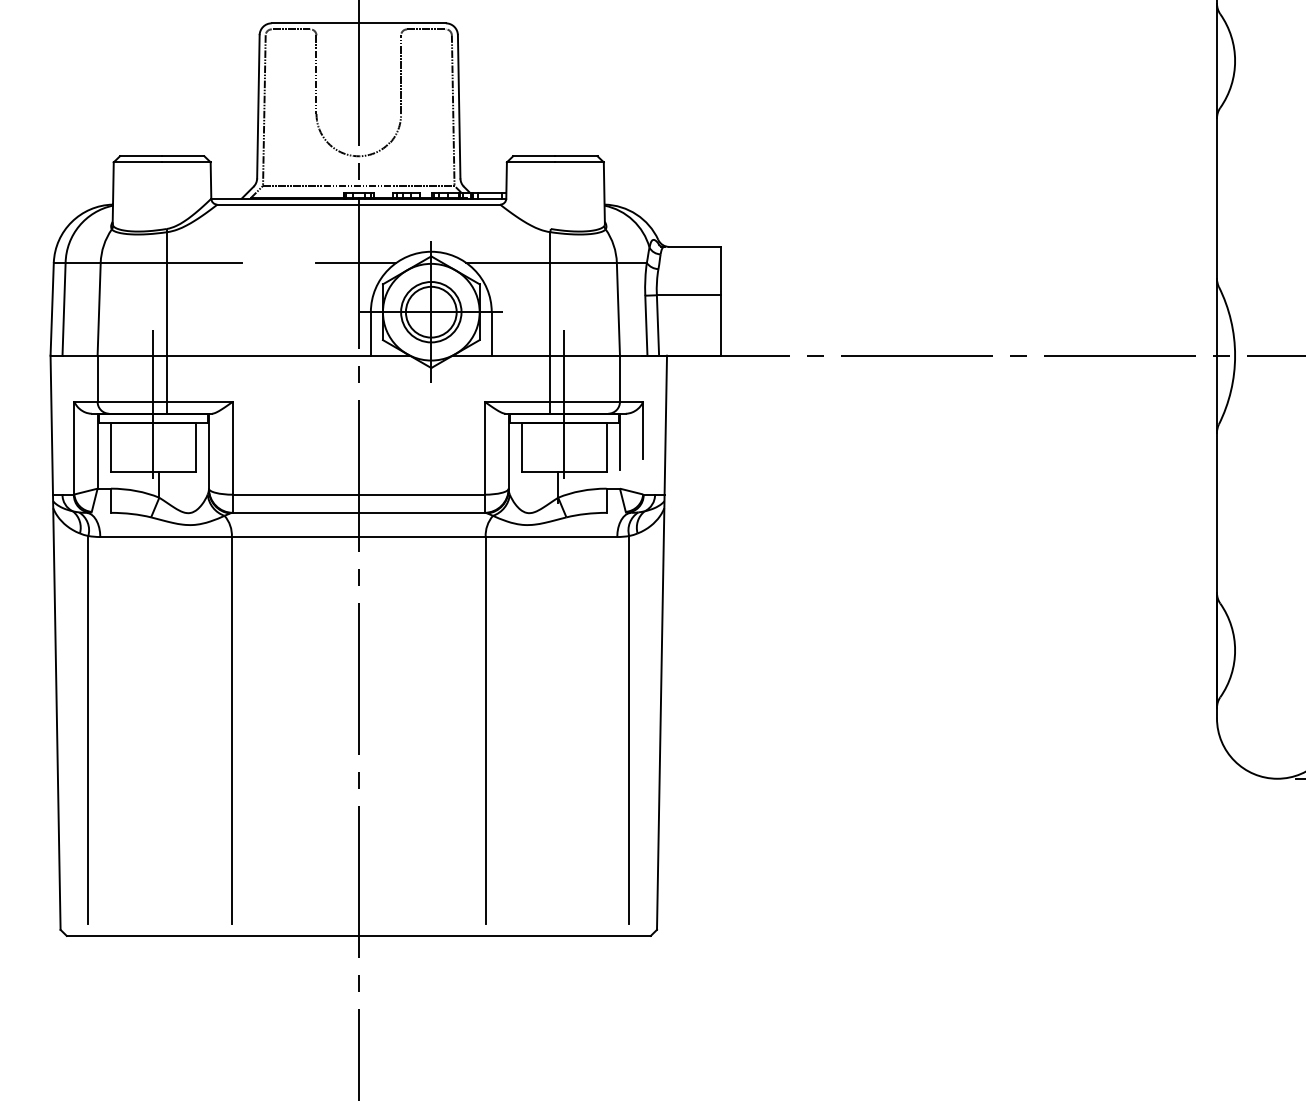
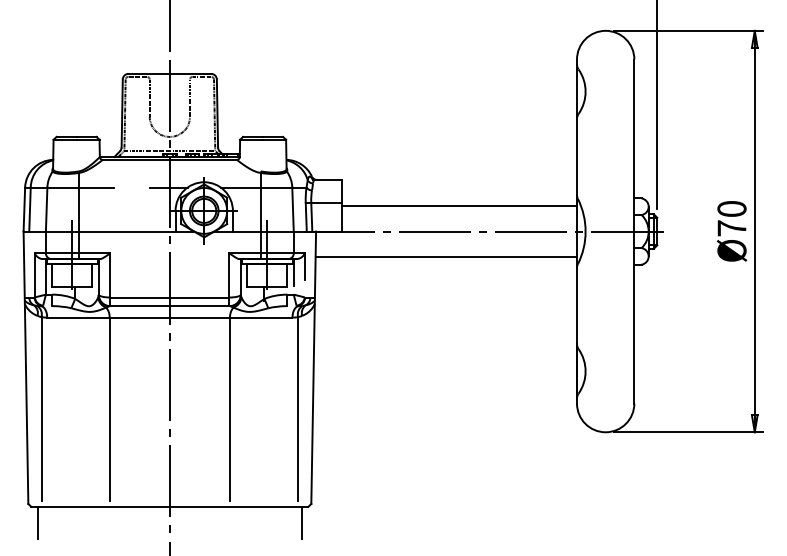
line: (969, 300) -> (459, 205), added
line: (941, 410) -> (446, 257), added
line: (79, 968) -> (37, 522), added
line: (636, 968) -> (301, 522), added

